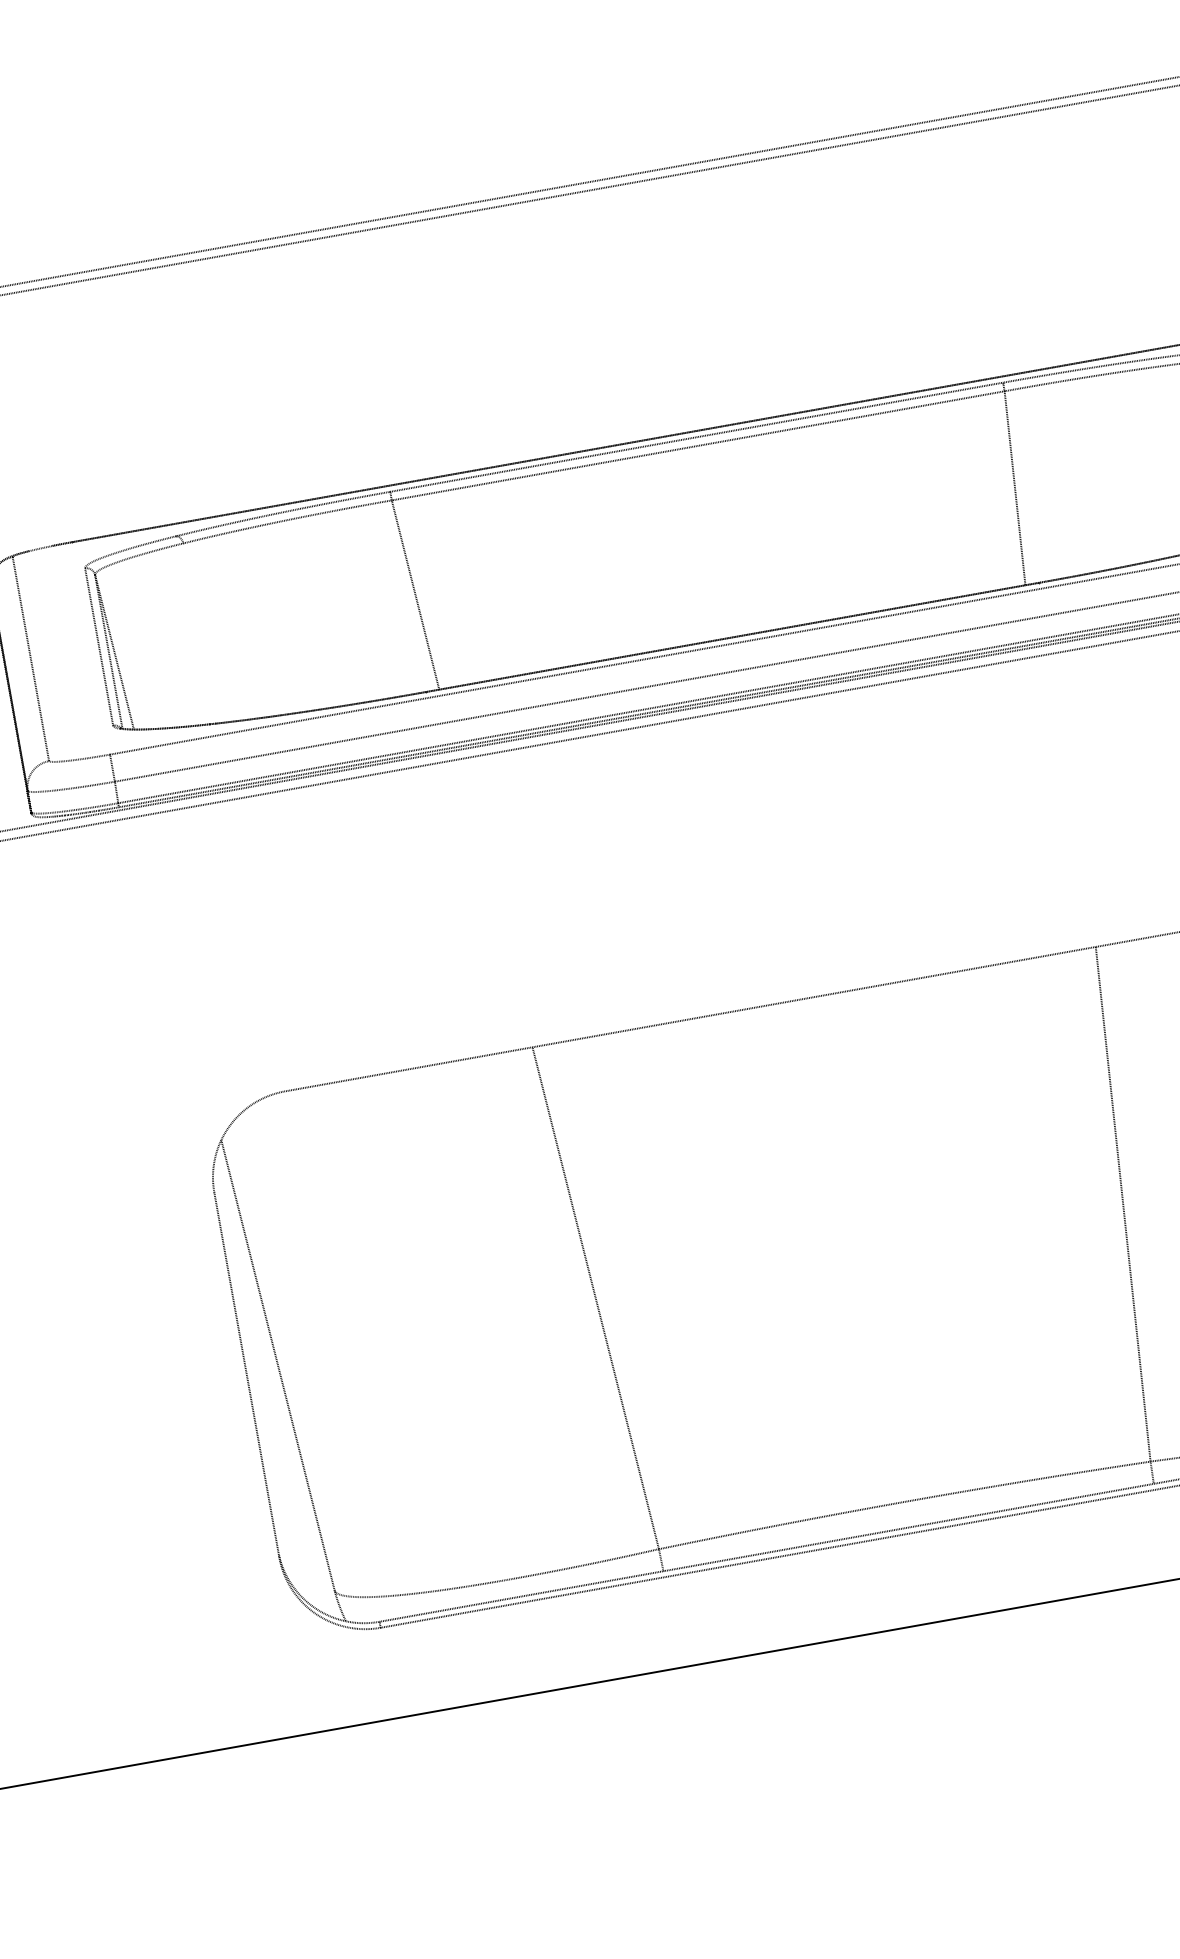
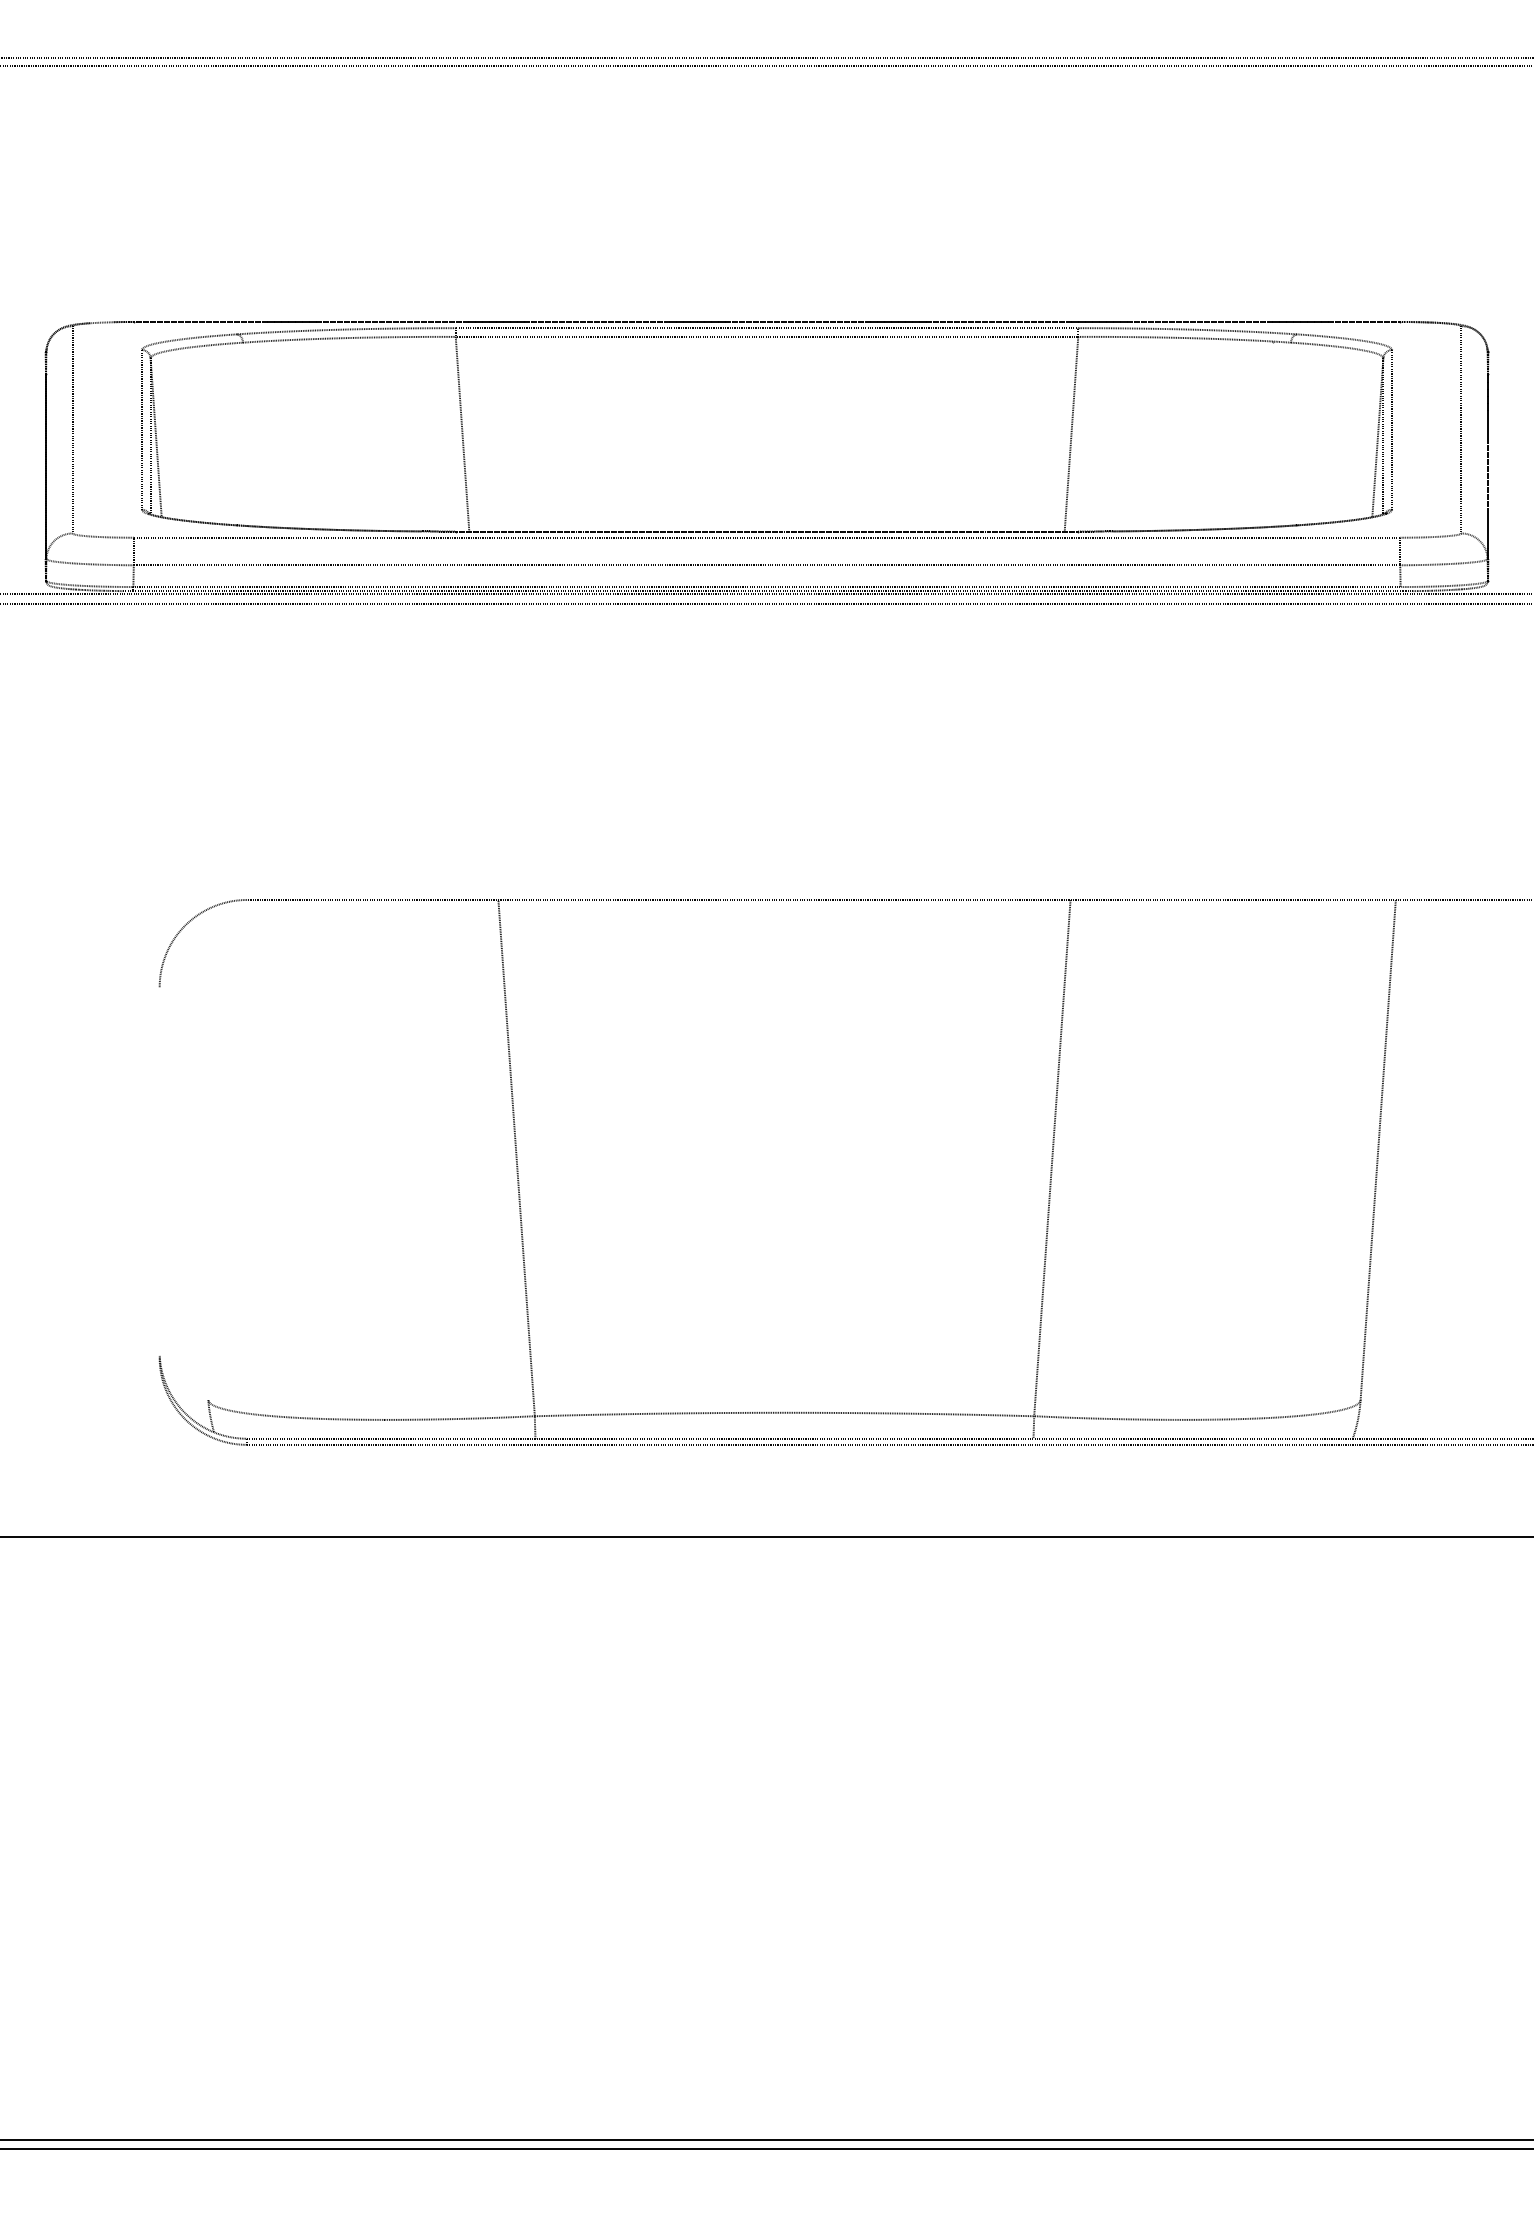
line: (277, 1365) -> (191, 1168), removed
line: (246, 1375) -> (159, 1172), removed

